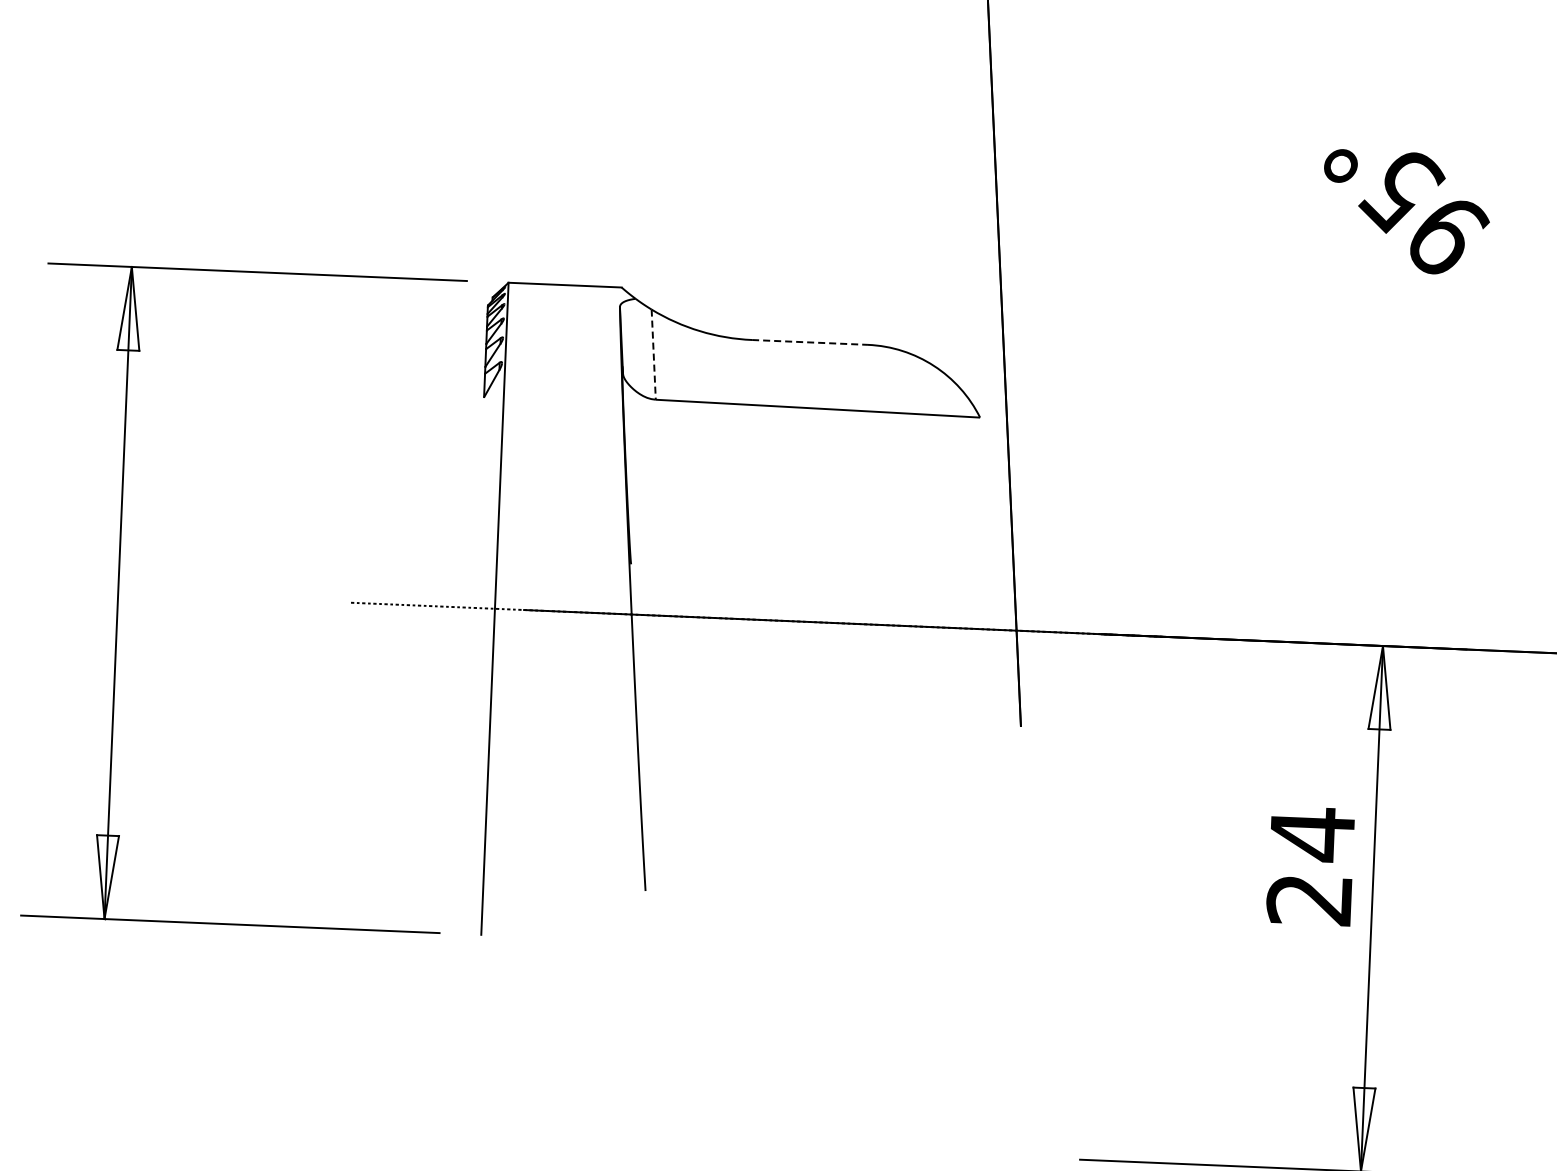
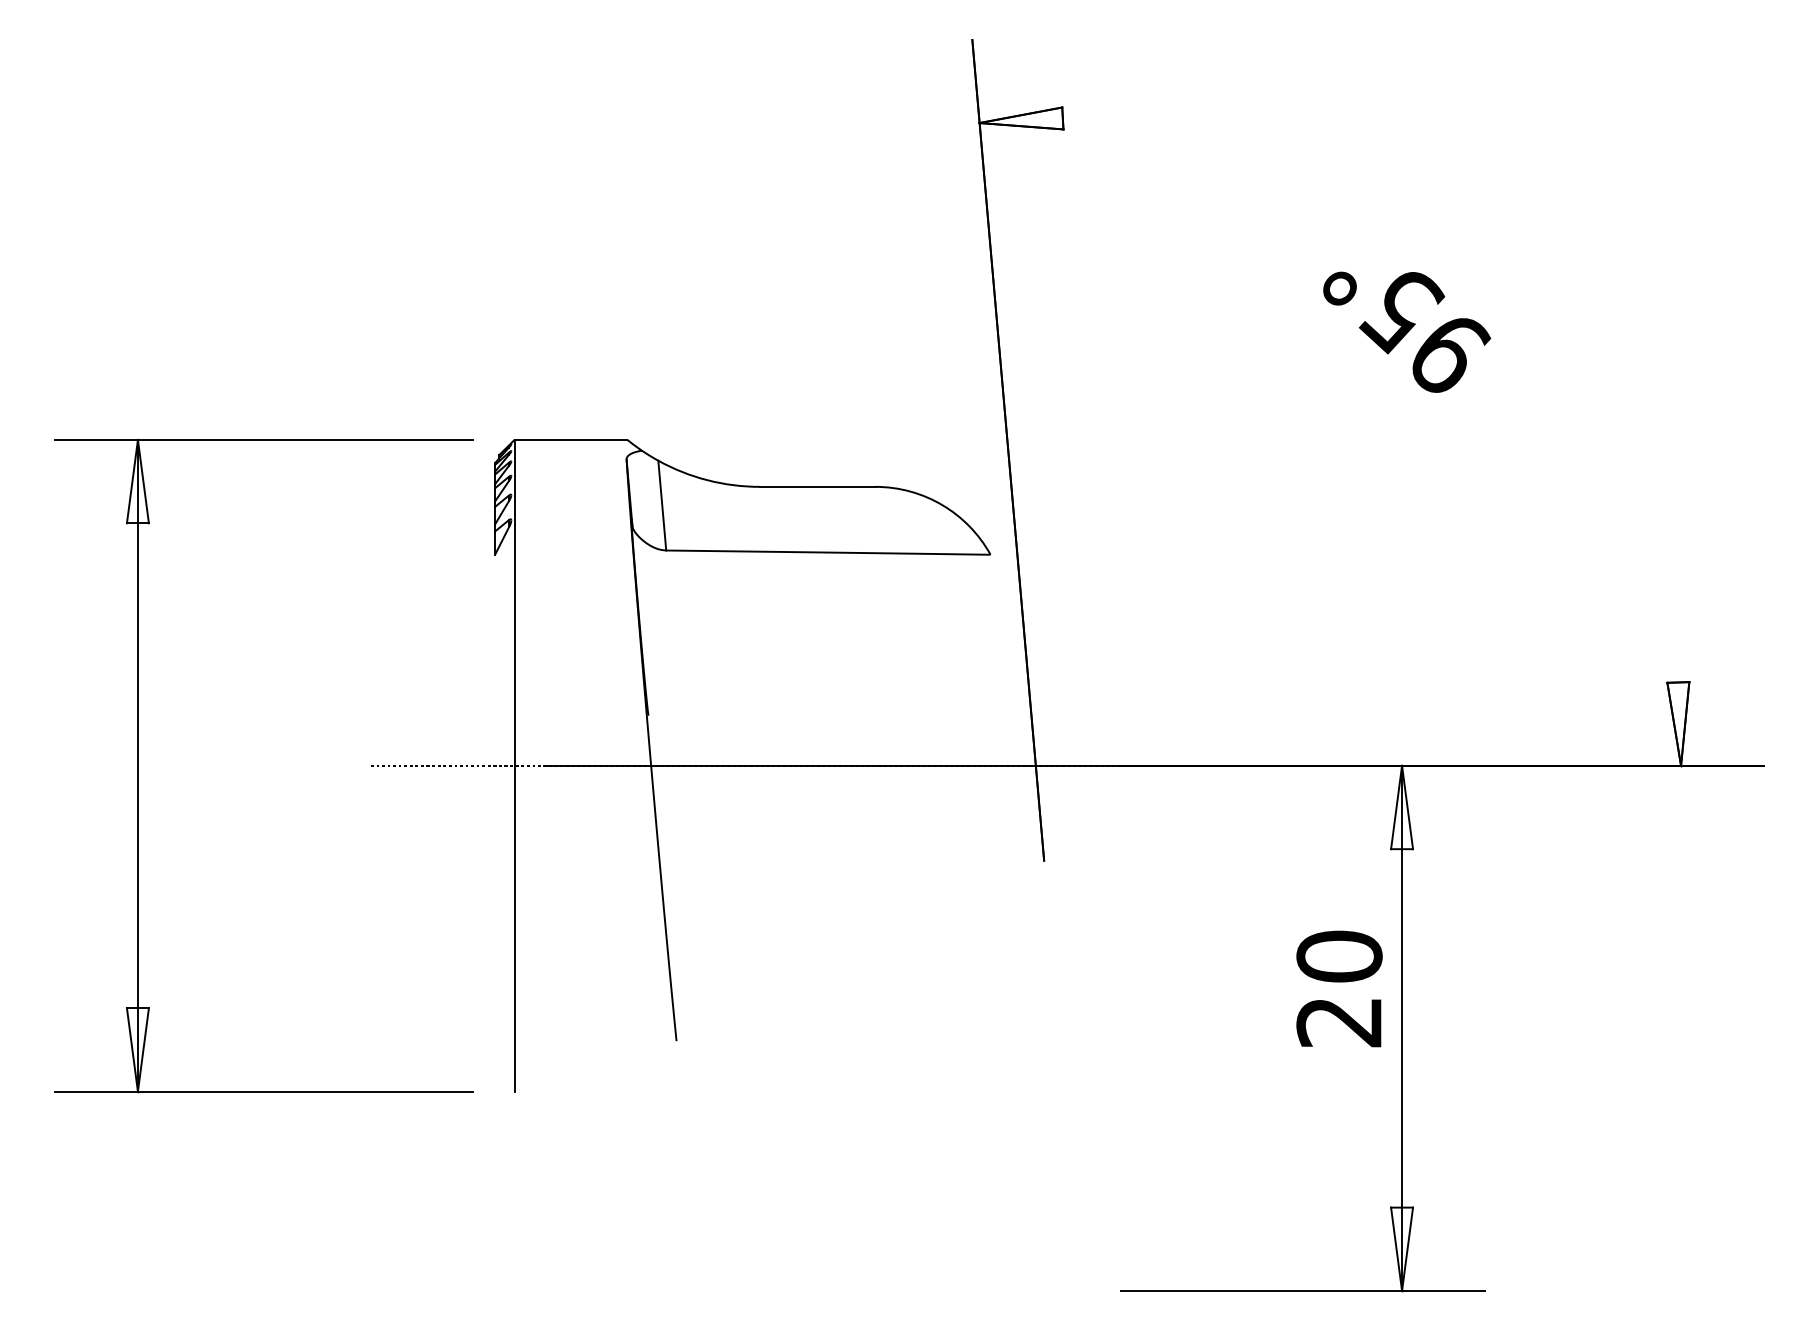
line: (809, 342) -> (817, 486), dashed -> solid
line: (653, 355) -> (662, 506), dashed -> solid
text: (1312, 834) -> (1339, 956), 24 -> 20

